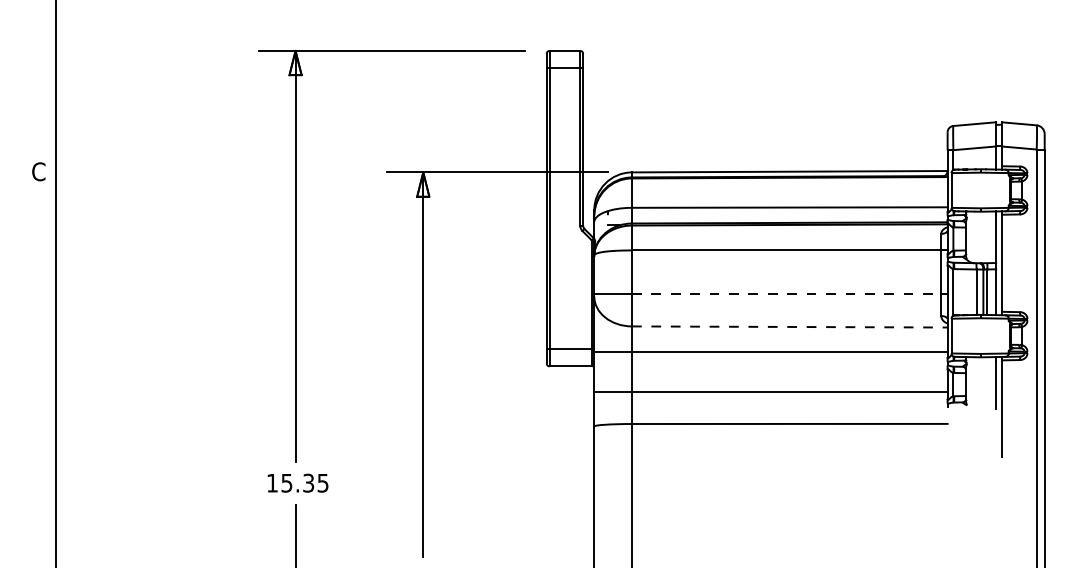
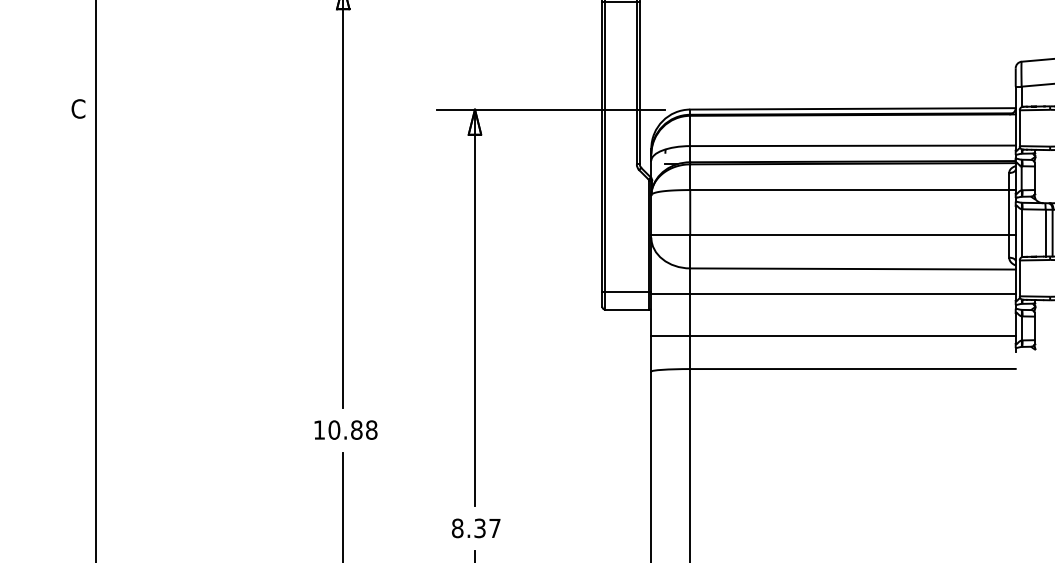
line: (786, 294) -> (849, 235), dashed -> solid
line: (789, 326) -> (852, 268), dashed -> solid
text: (304, 482) -> (352, 429), 15.35 -> 10.88

